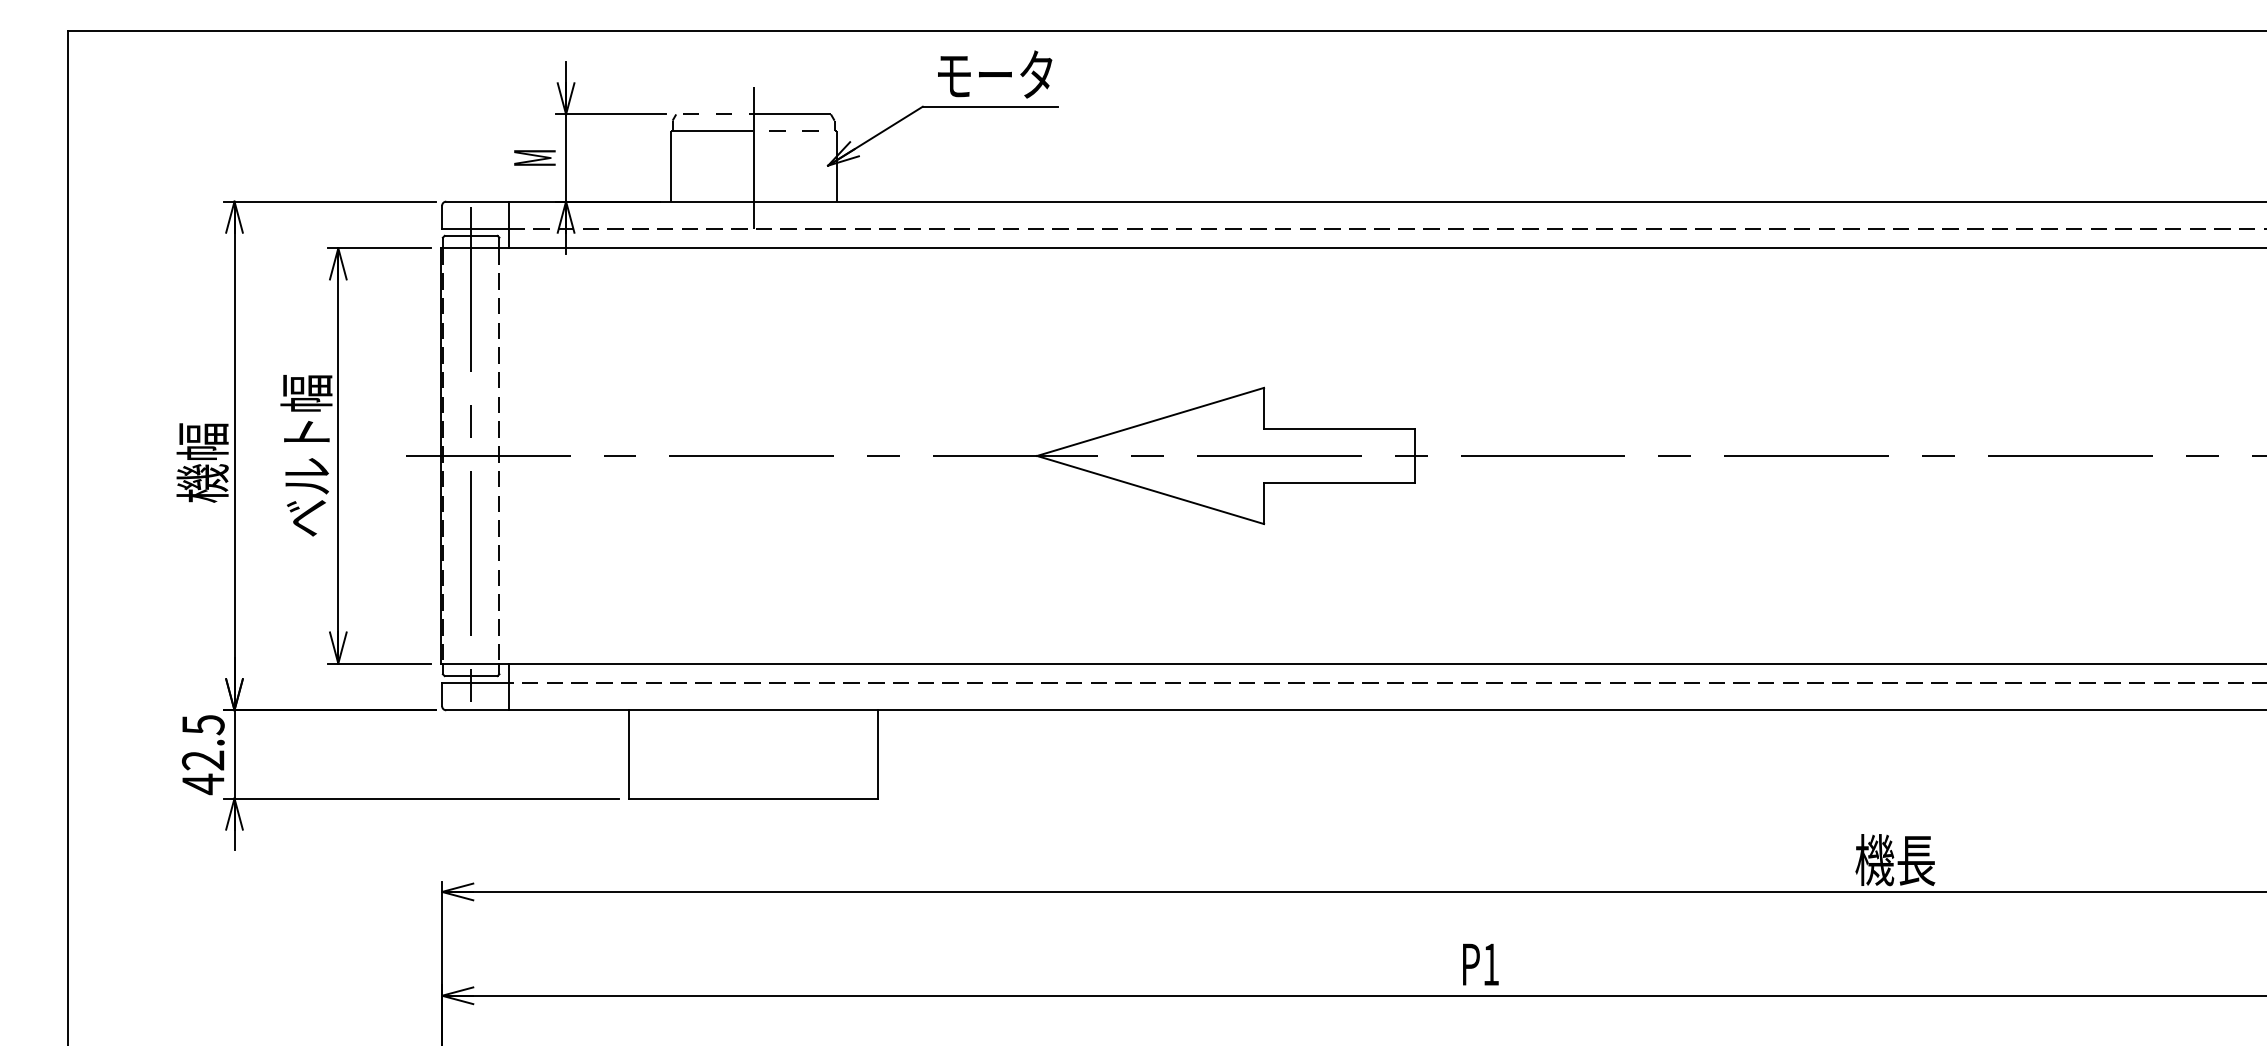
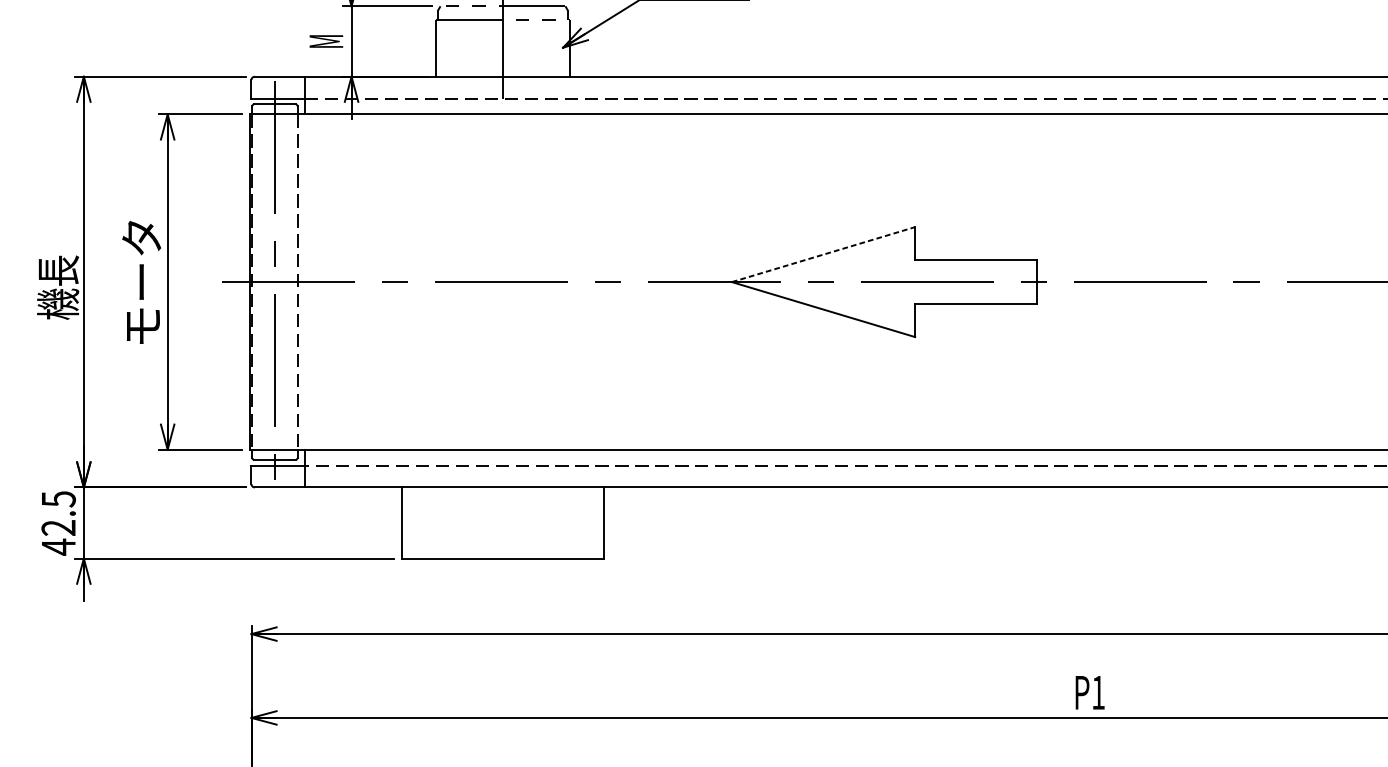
line: (1151, 421) -> (824, 254), solid -> dashed
text: (202, 441) -> (58, 270), 機幅 -> 機長
text: (306, 455) -> (141, 281), ベルト幅 -> モータ

